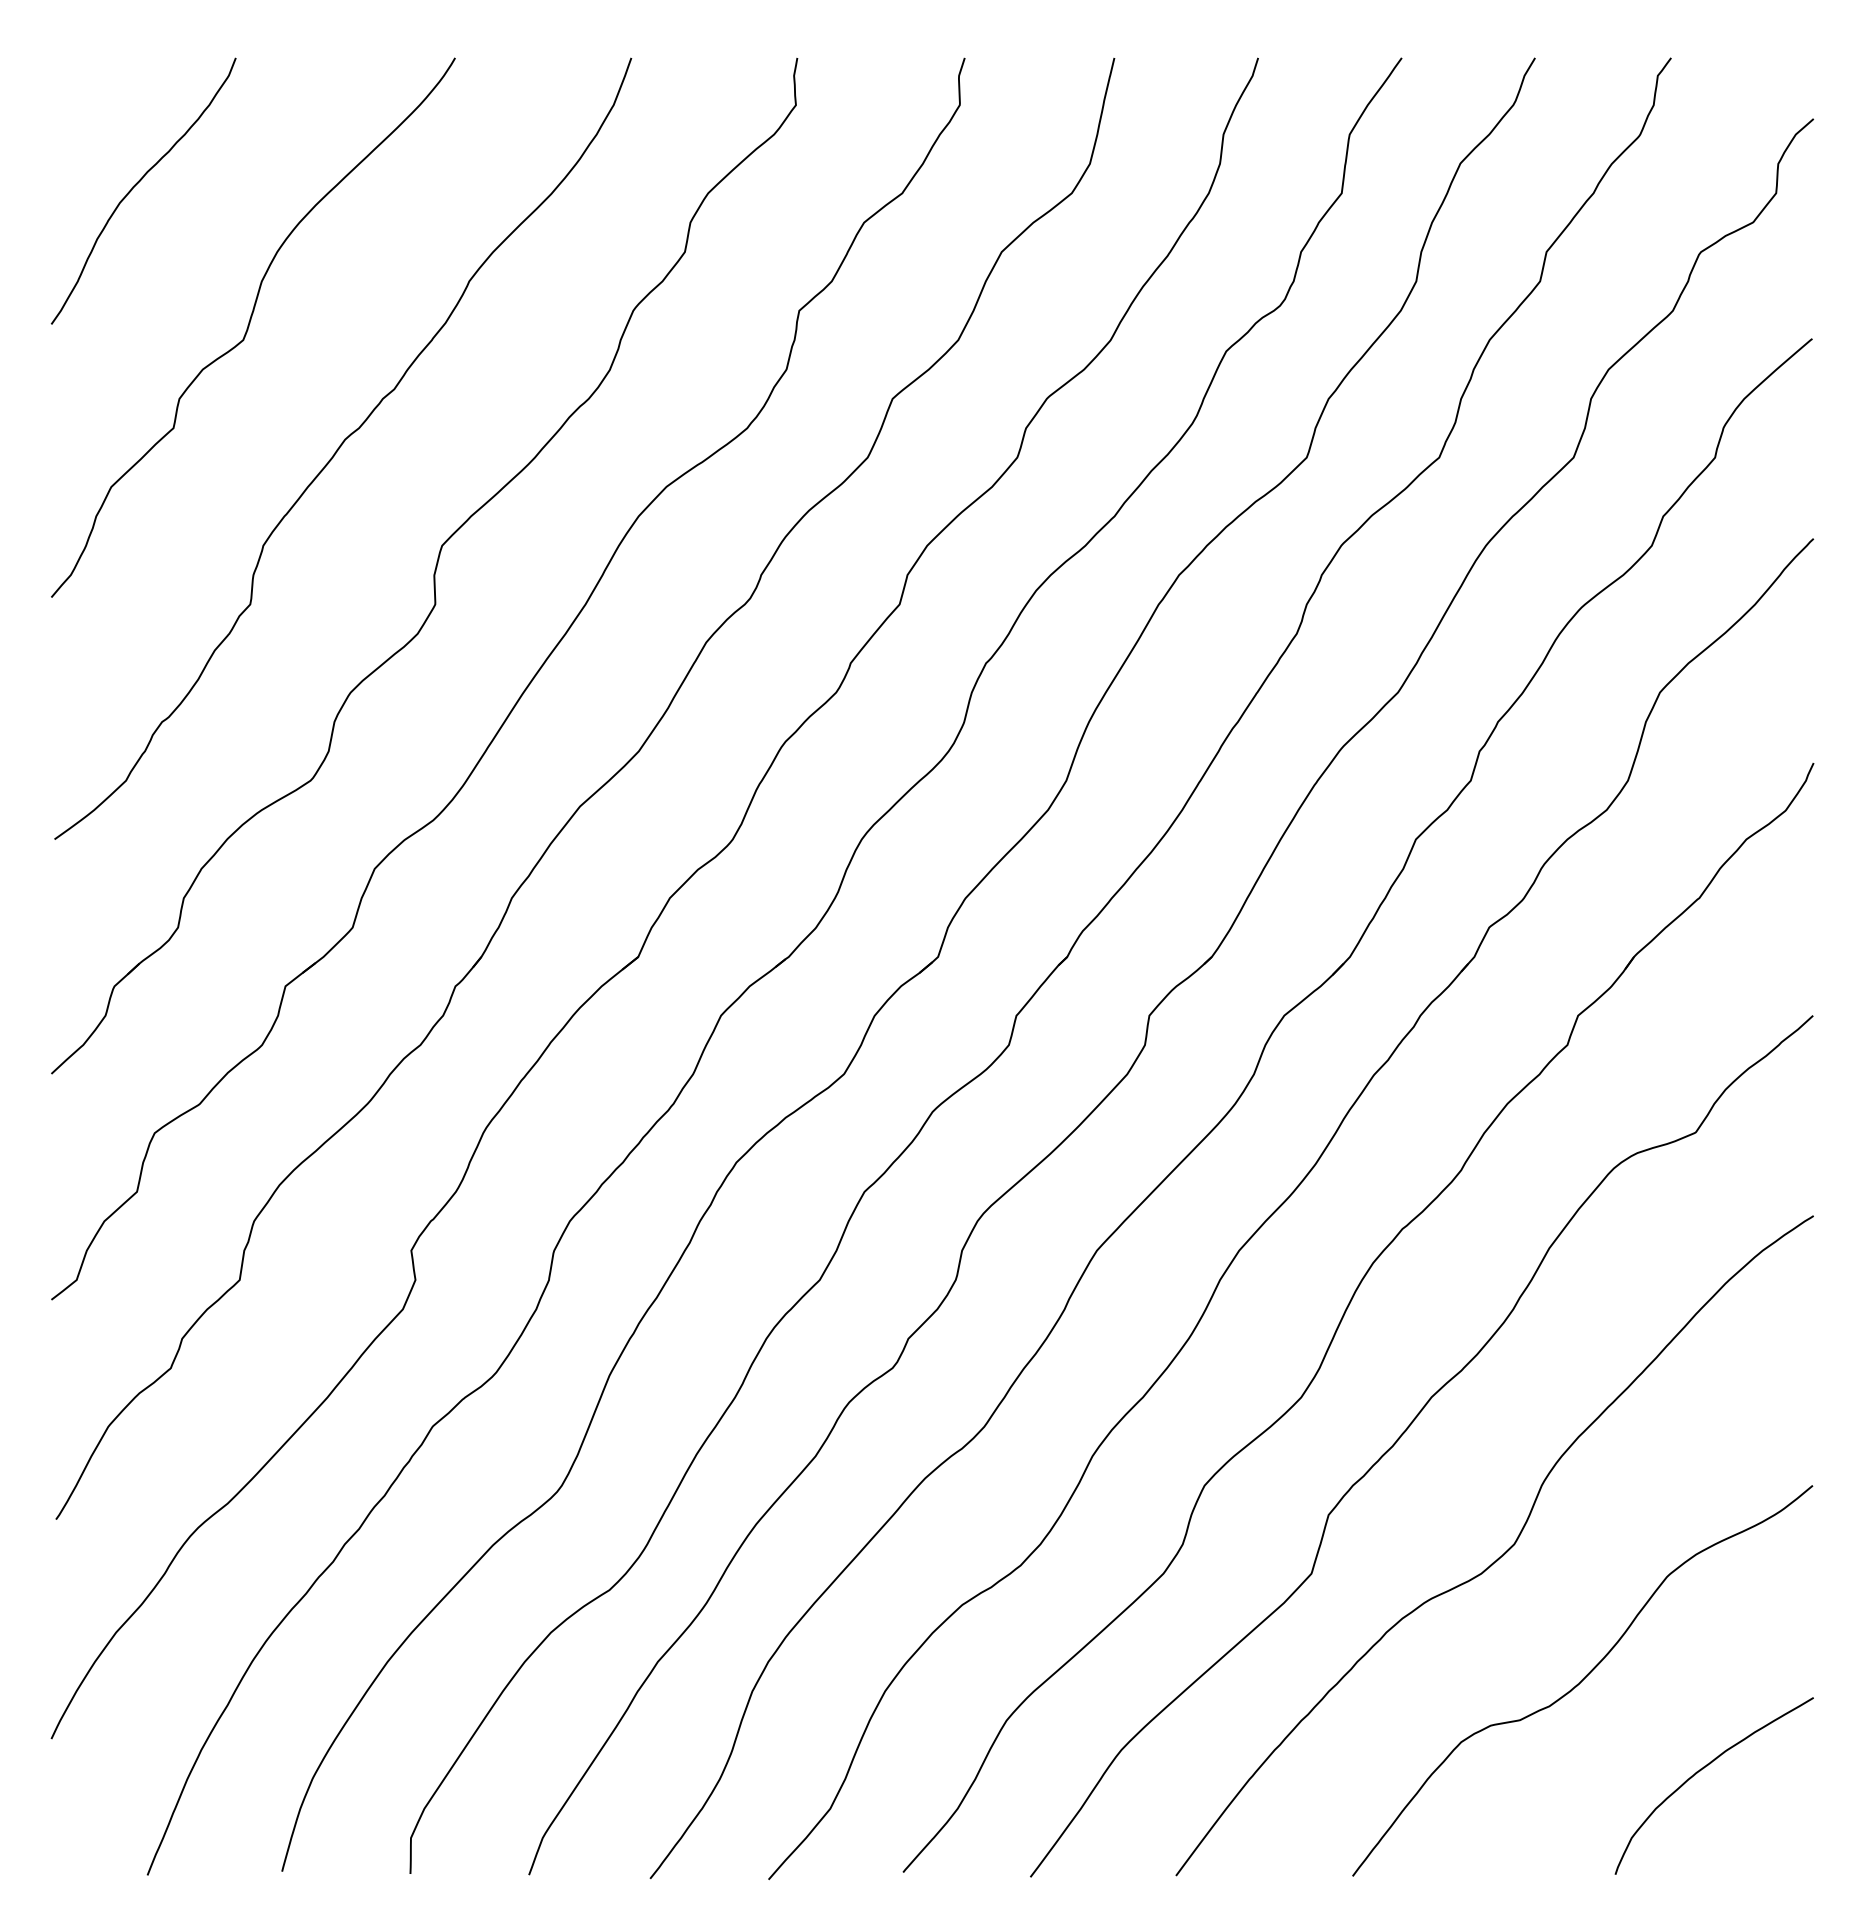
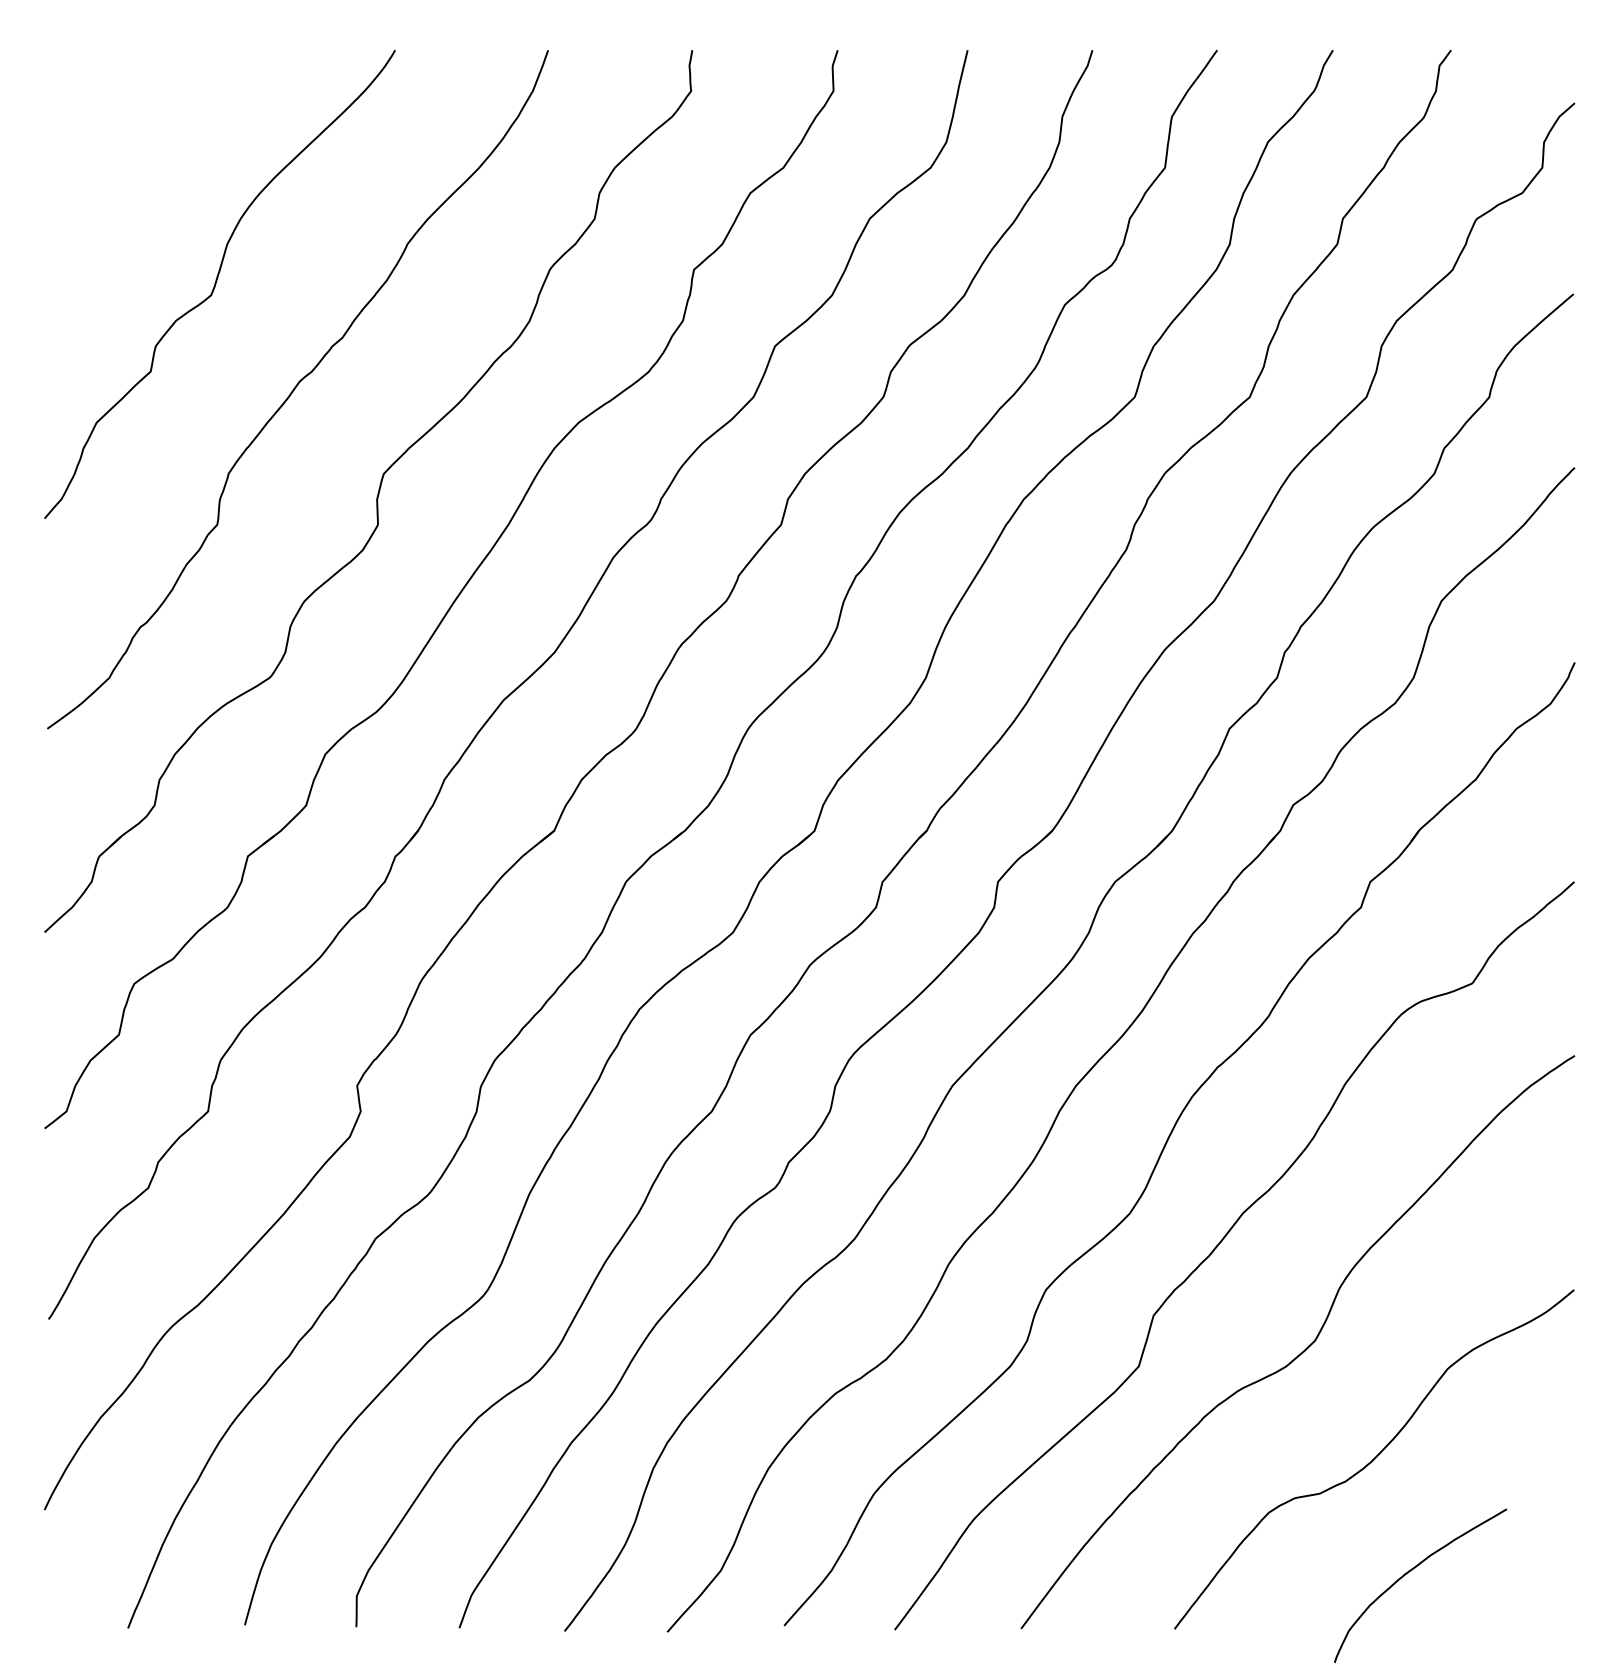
curve: (137, 184) -> (119, 160), removed
curve: (1700, 1771) -> (1408, 1573), moved

